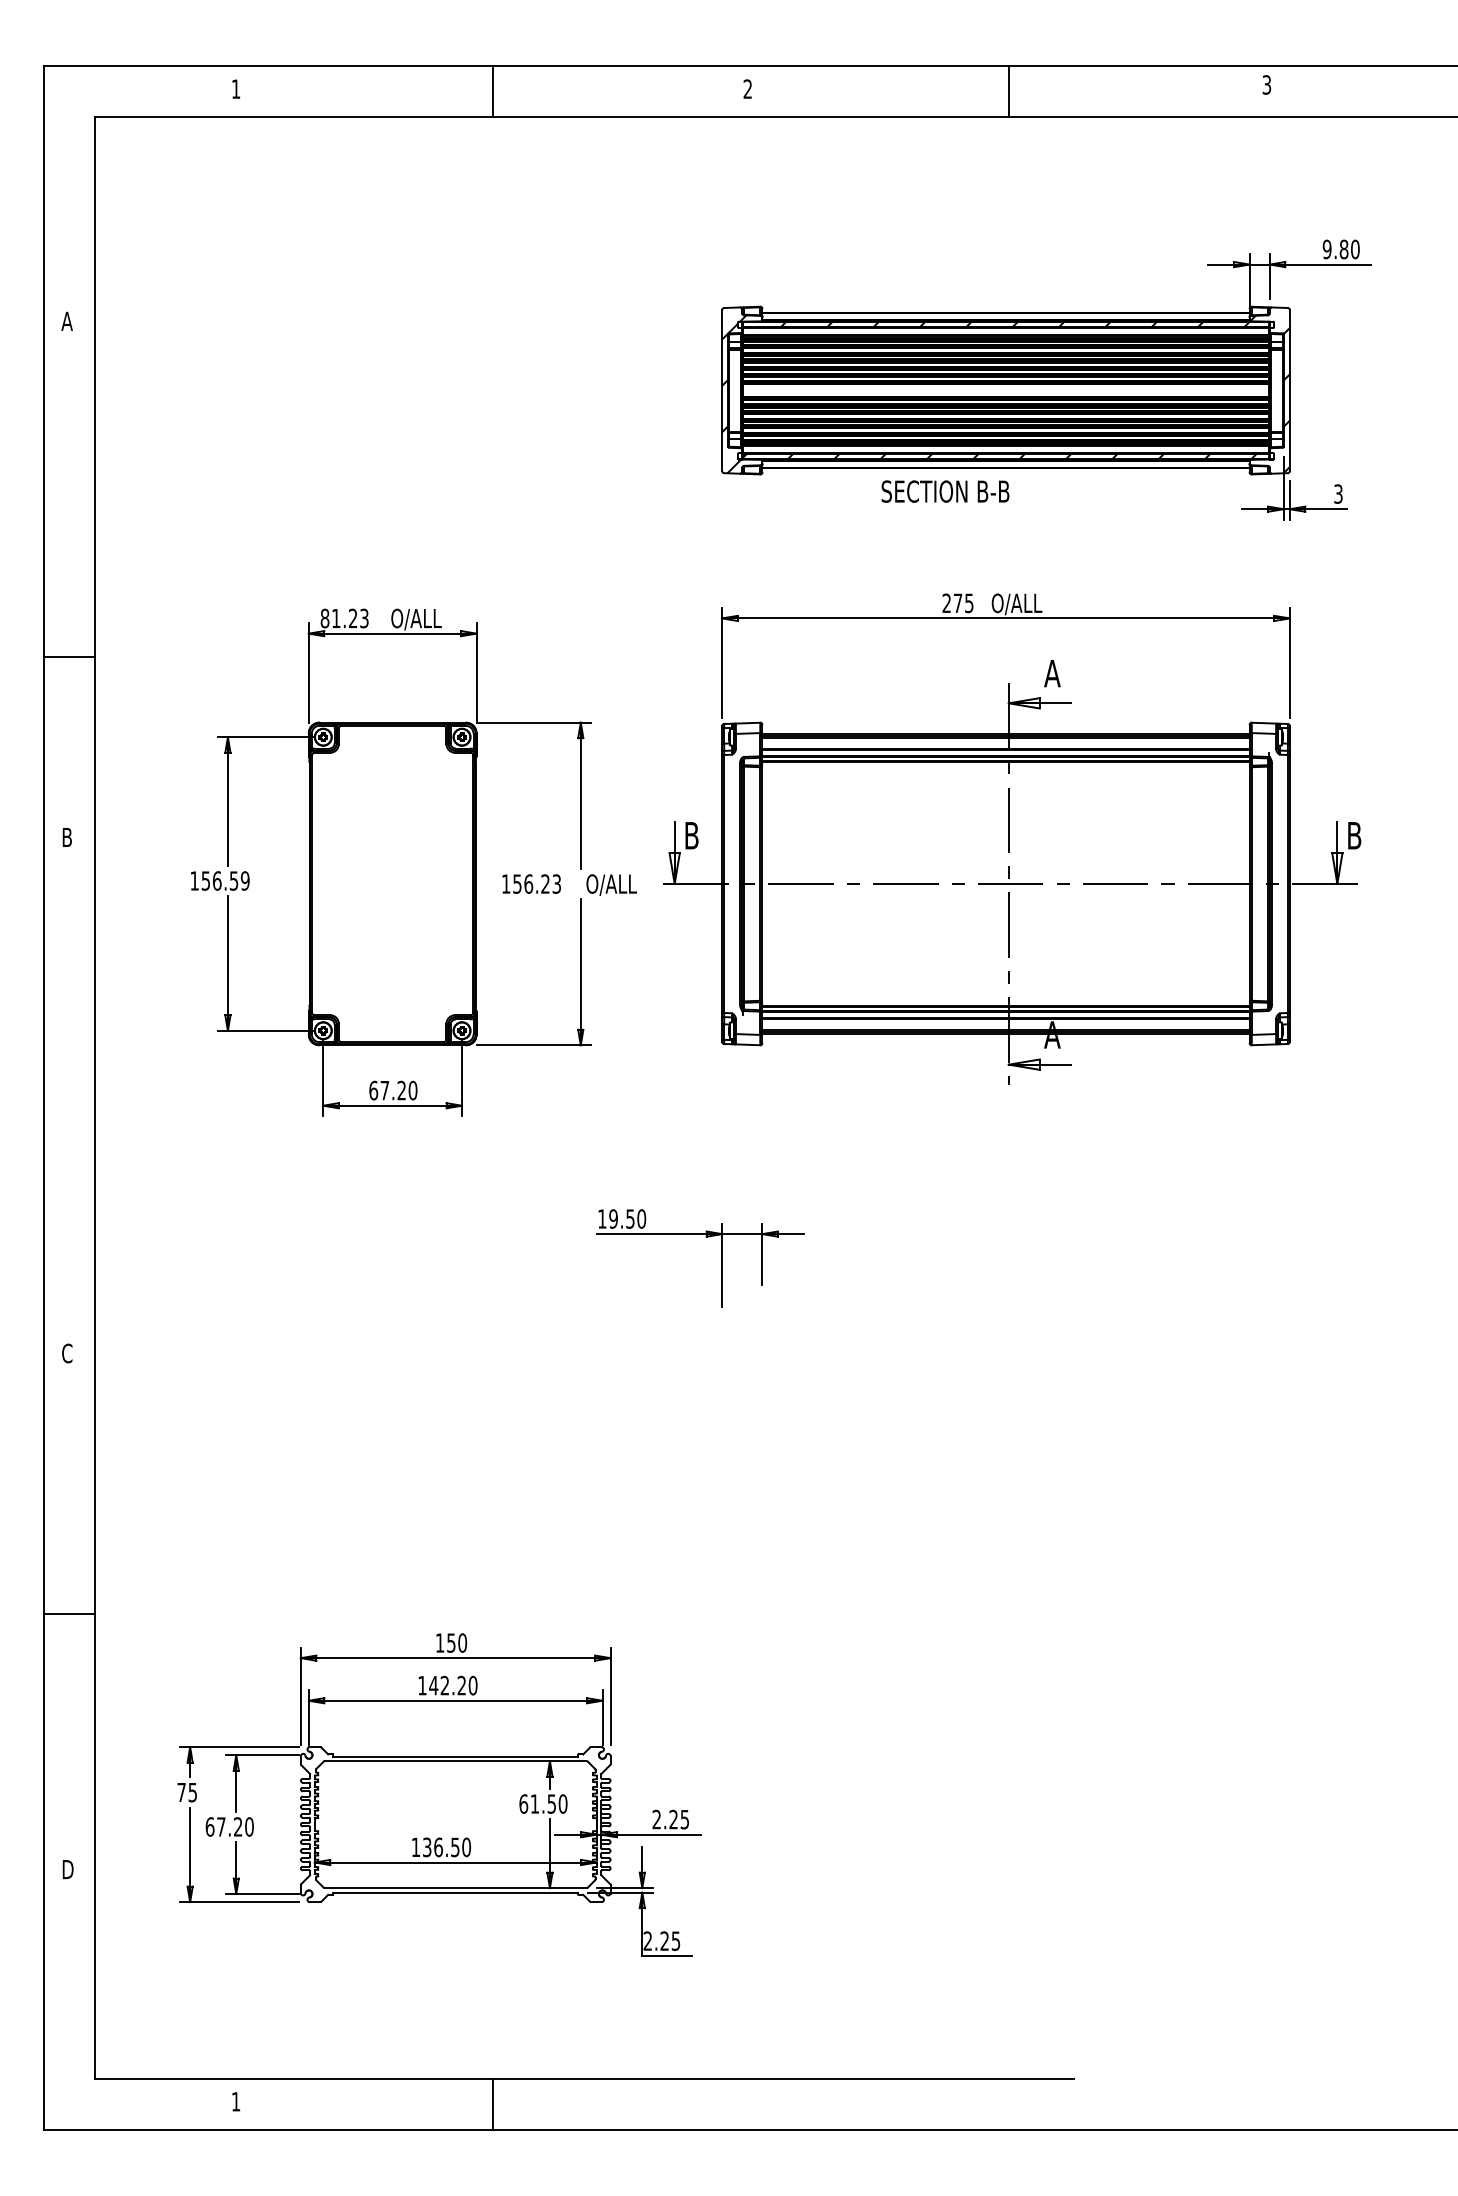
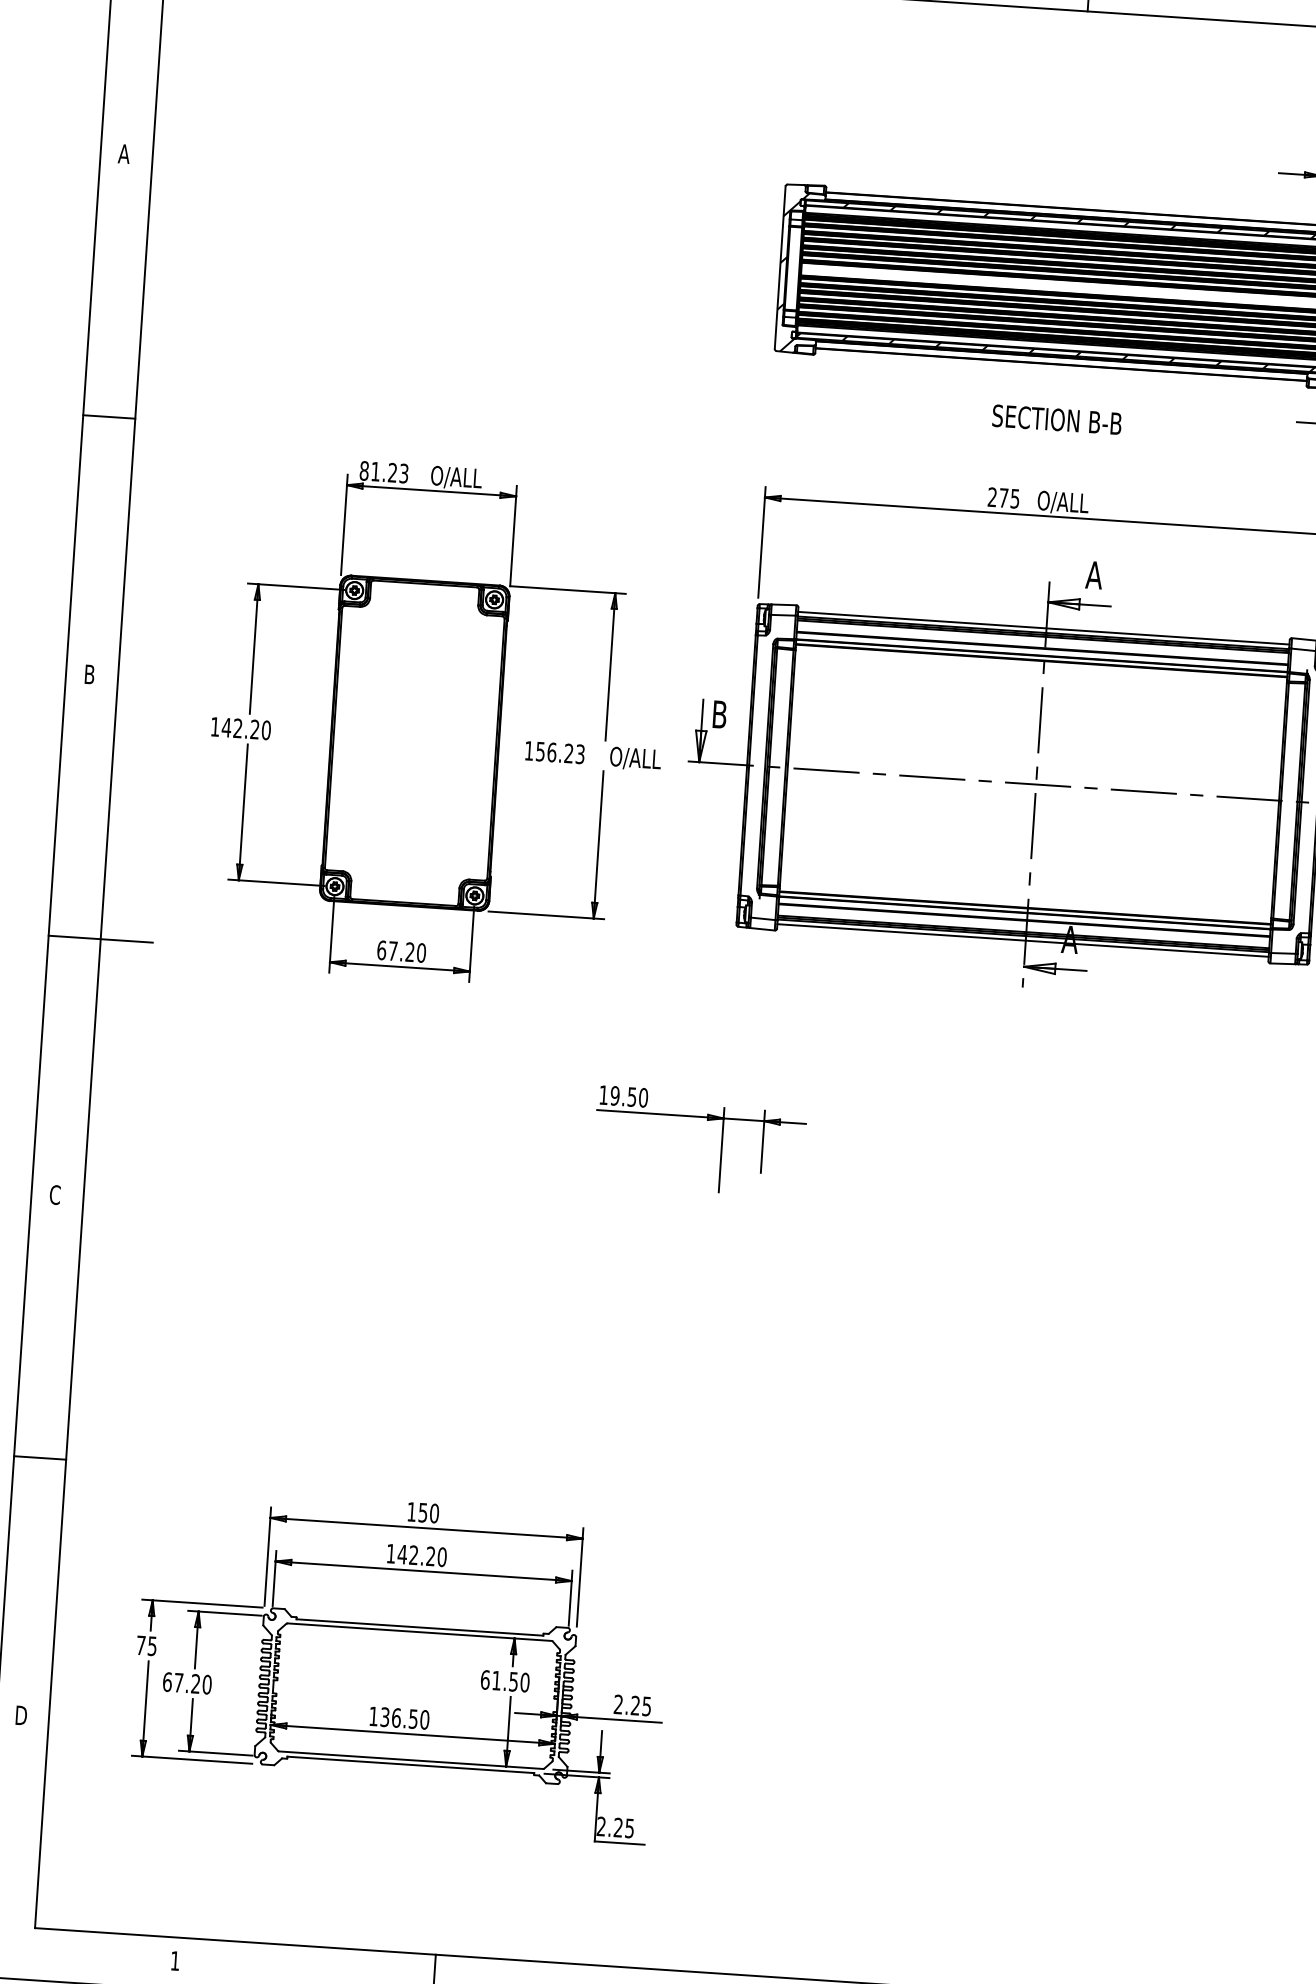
text: (945, 491) -> (1057, 419), moved
line: (69, 656) -> (109, 416), moved
line: (1005, 729) -> (1043, 628), added
text: (225, 880) -> (246, 728), 156.59 -> 142.20
line: (1005, 1038) -> (1022, 940), added
line: (95, 1098) -> (100, 939), added

